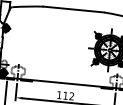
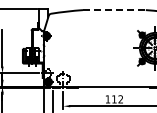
line: (74, 9) -> (114, 10), solid -> dashed

